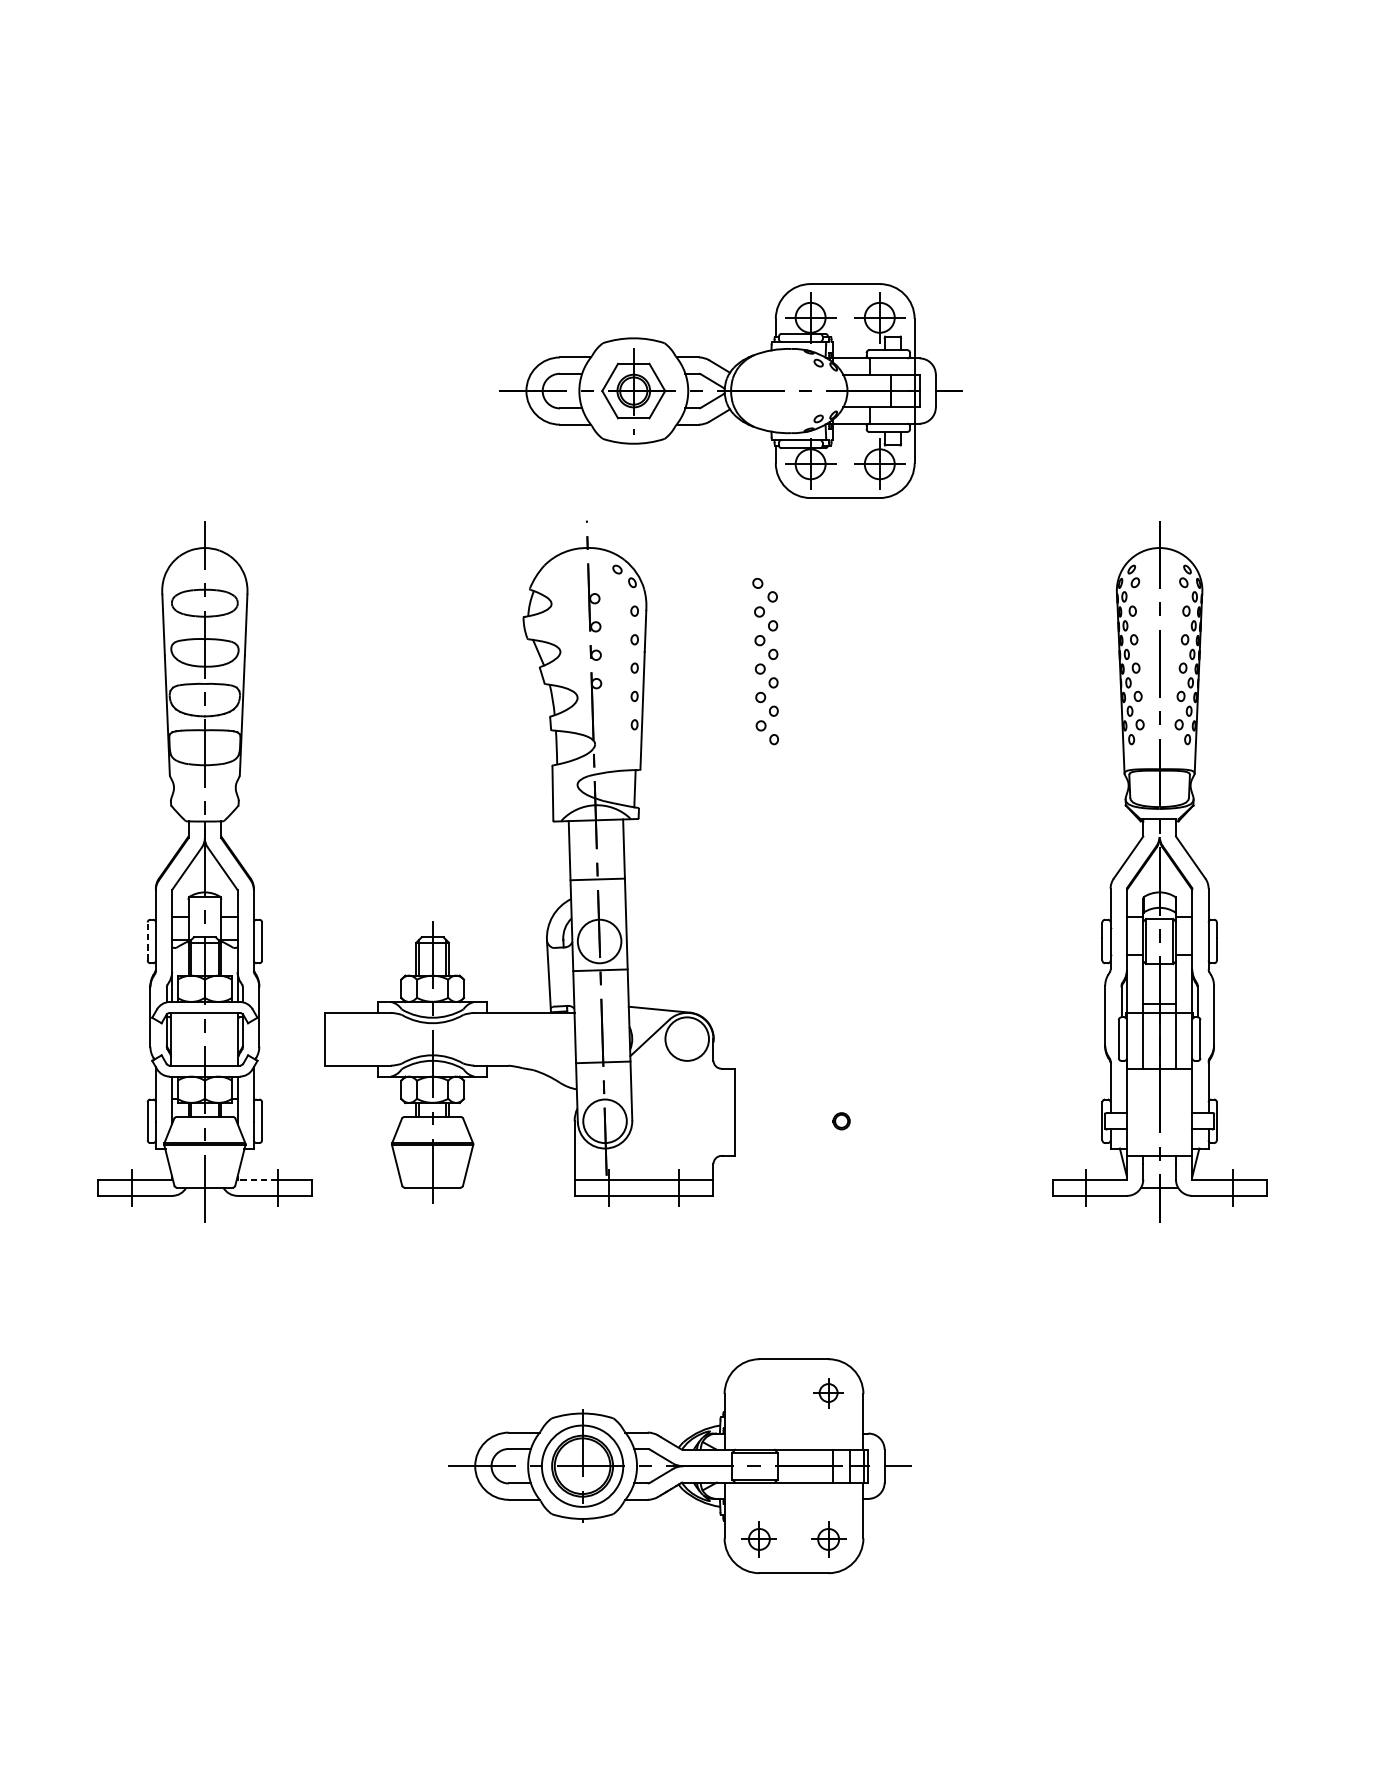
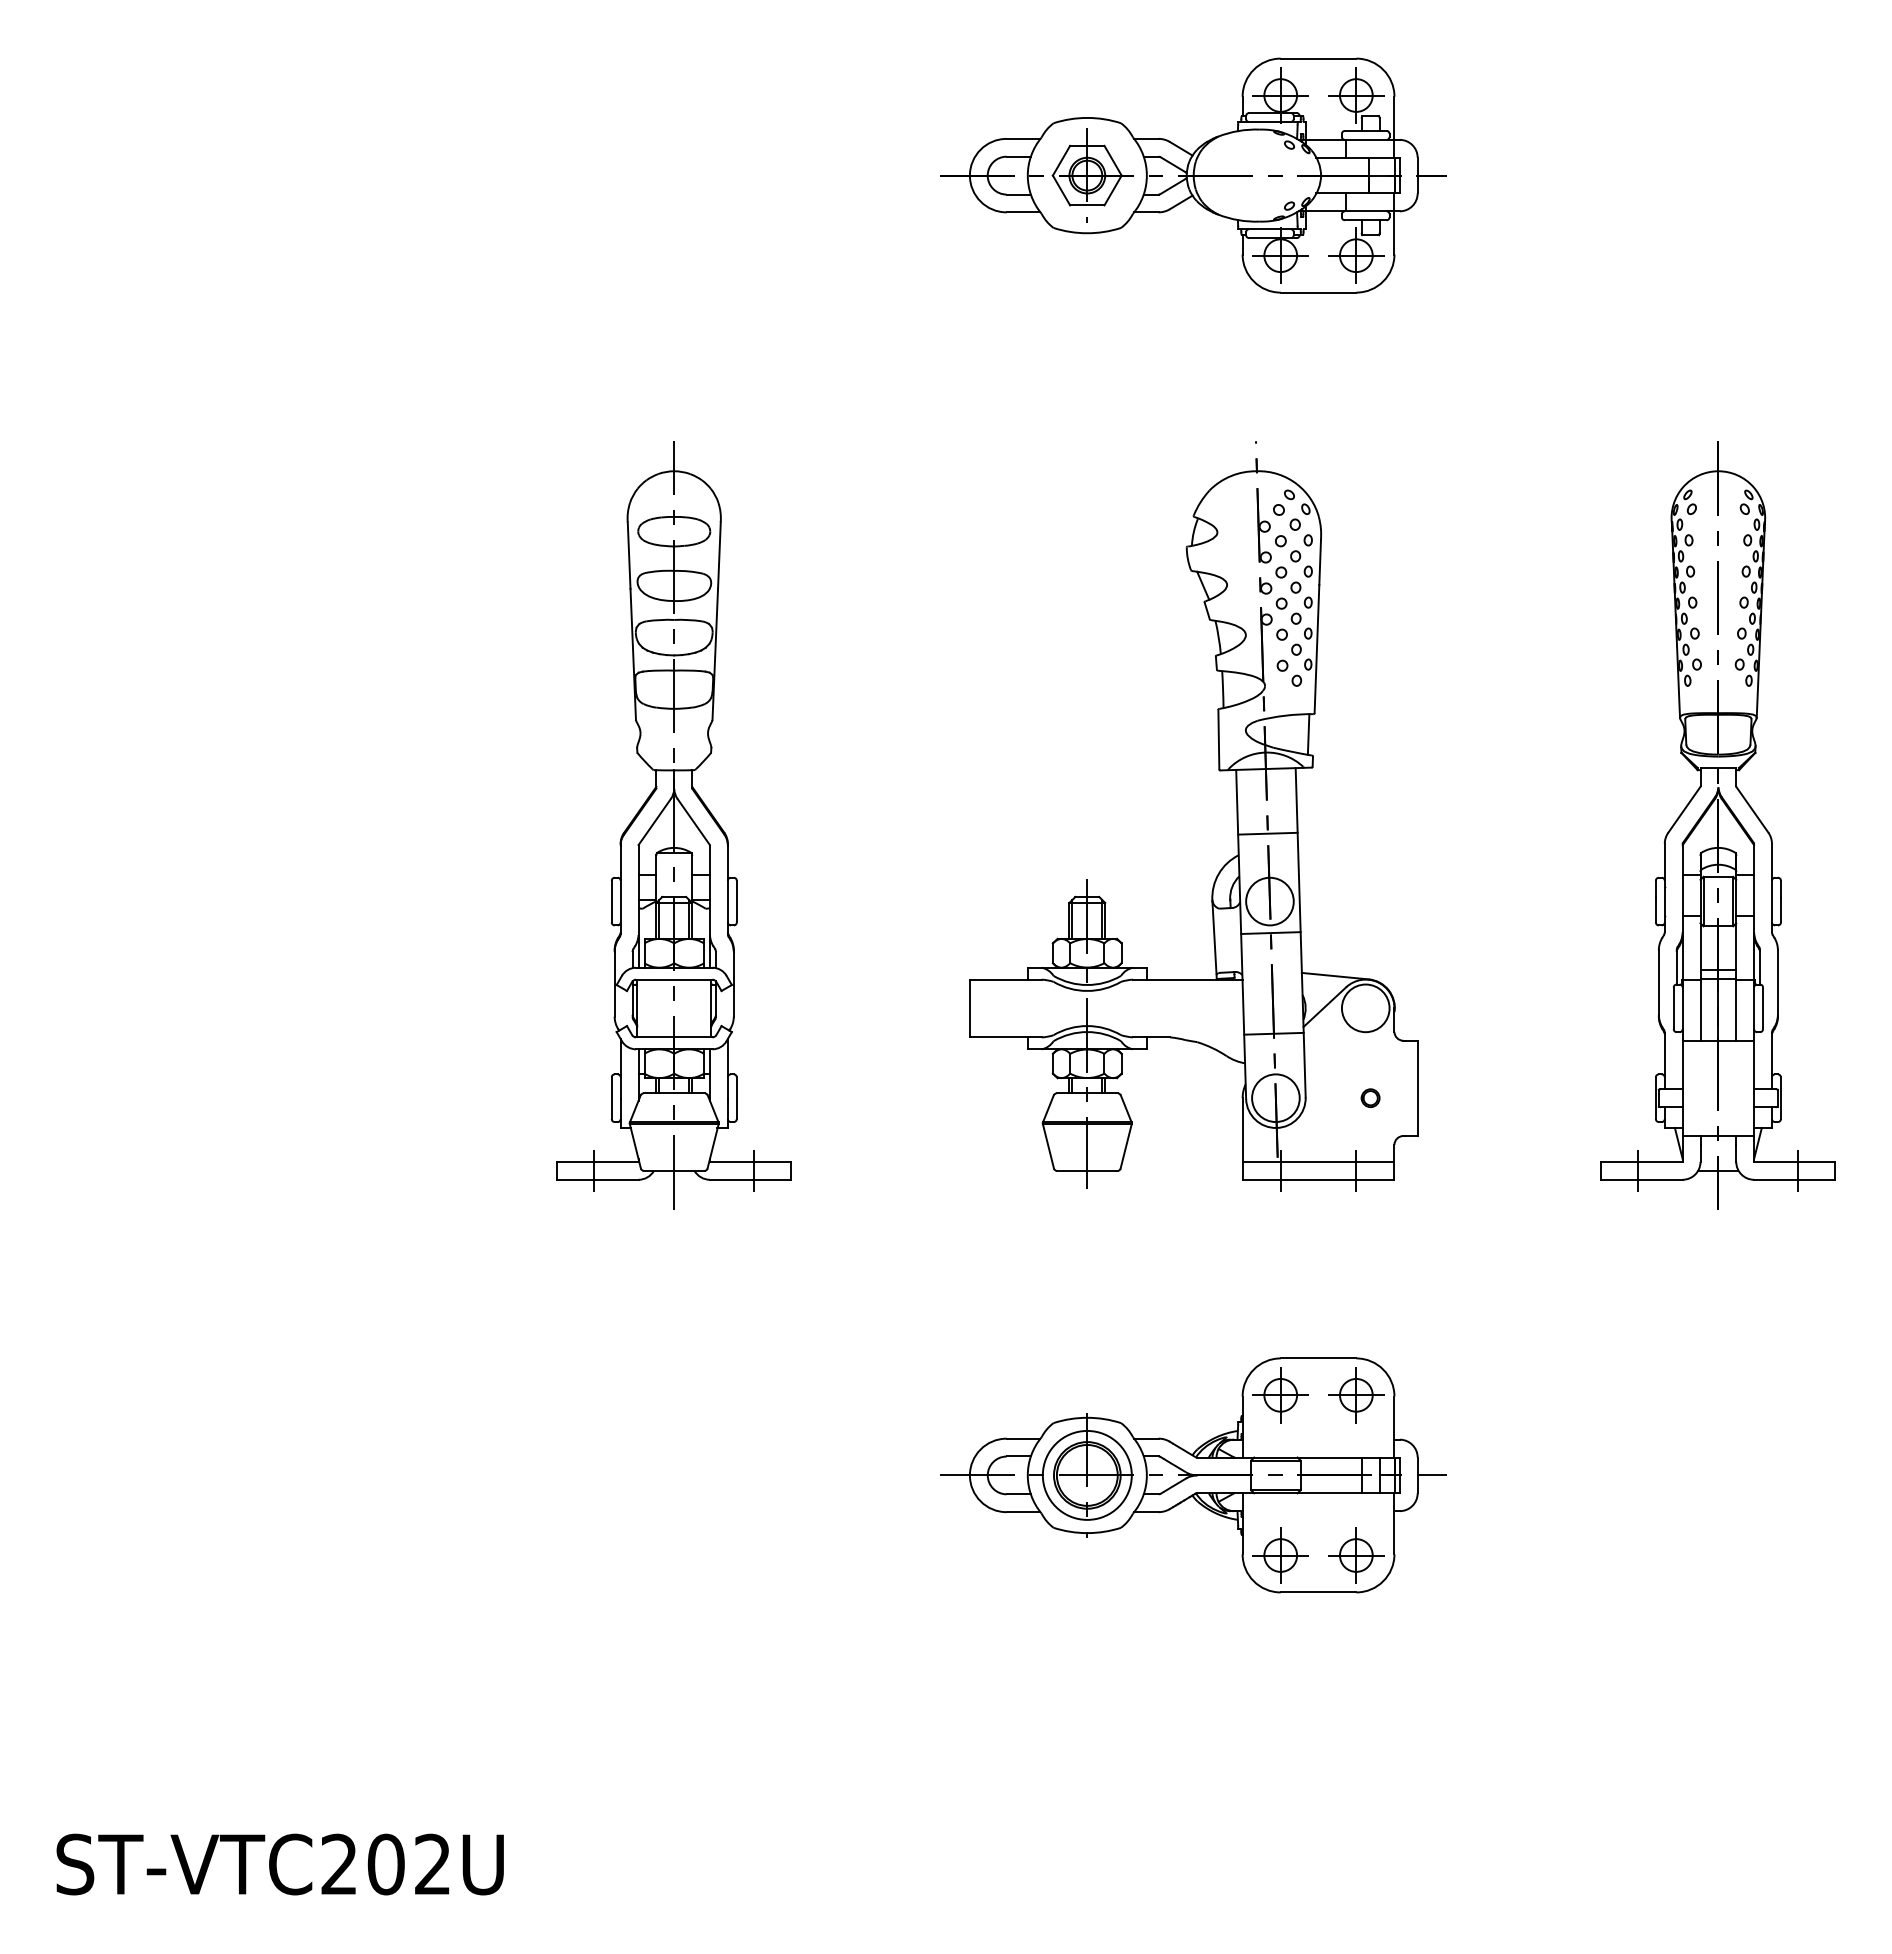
part: (730, 390) -> (1193, 175), moved
part: (569, 863) -> (1236, 816), moved
line: (147, 941) -> (611, 901), dashed -> solid
line: (257, 1179) -> (731, 1161), dashed -> solid
part: (759, 1393) -> (1280, 1395), added
part: (828, 1393) -> (1356, 1395), size x1.67
part: (759, 1539) -> (1280, 1555), size x1.43
part: (828, 1539) -> (1356, 1555), size x1.43

